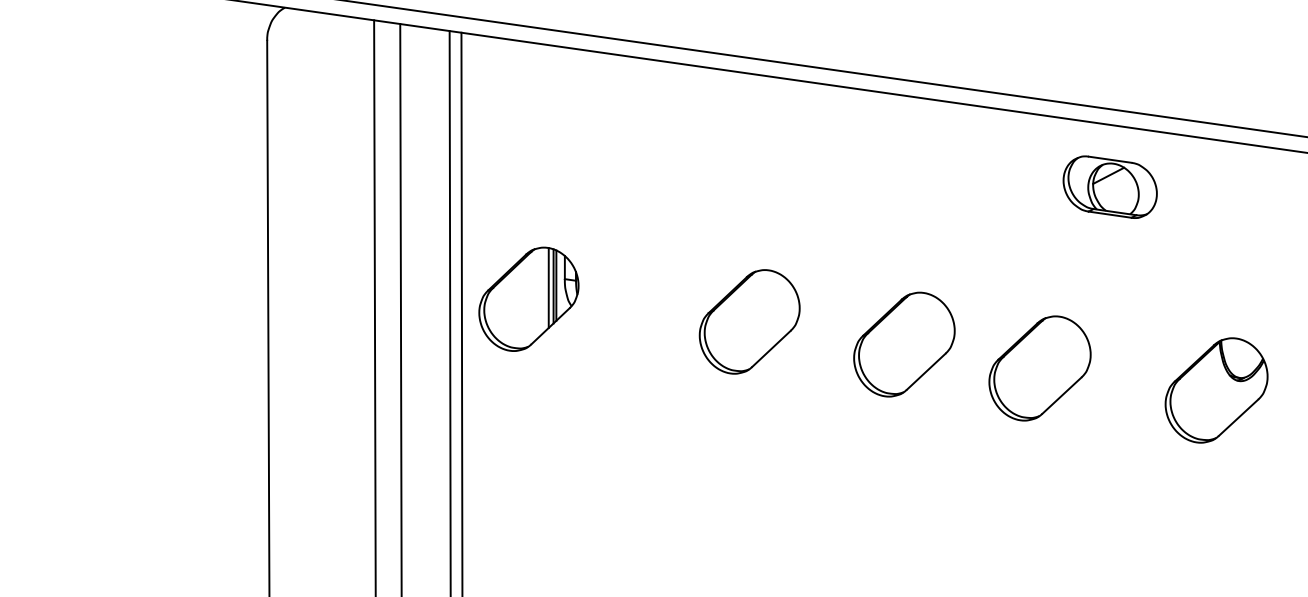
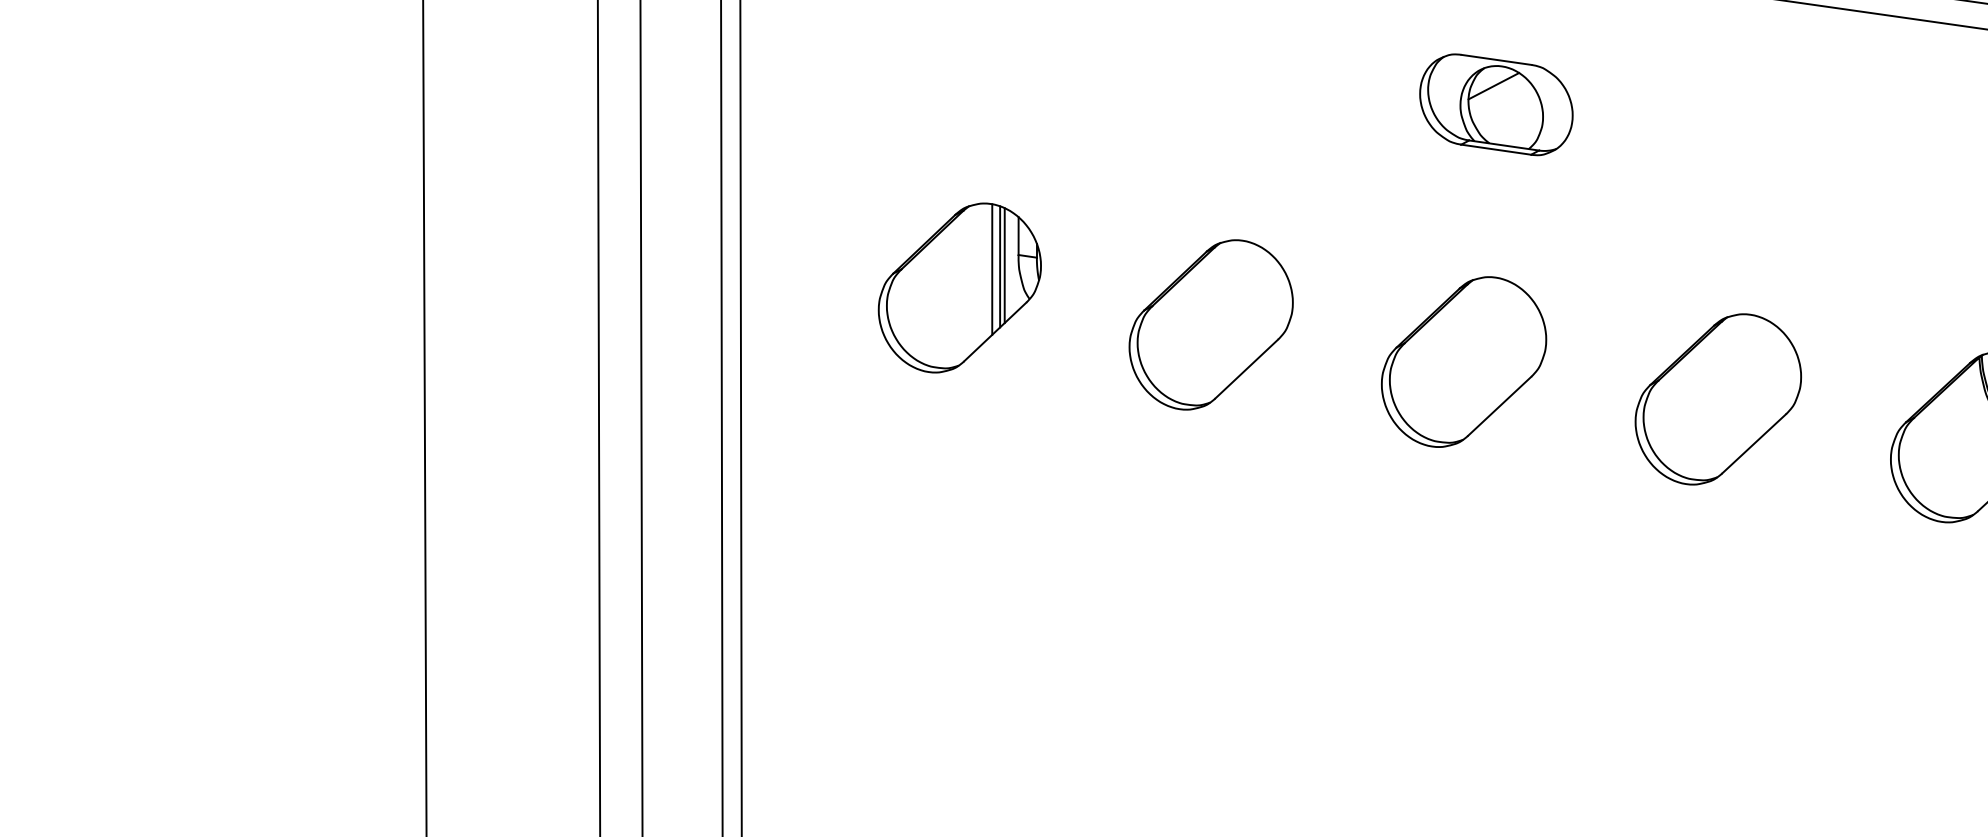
part: (1109, 186) -> (1495, 103), moved
part: (528, 298) -> (959, 286), moved
part: (1039, 368) -> (1717, 399), moved

